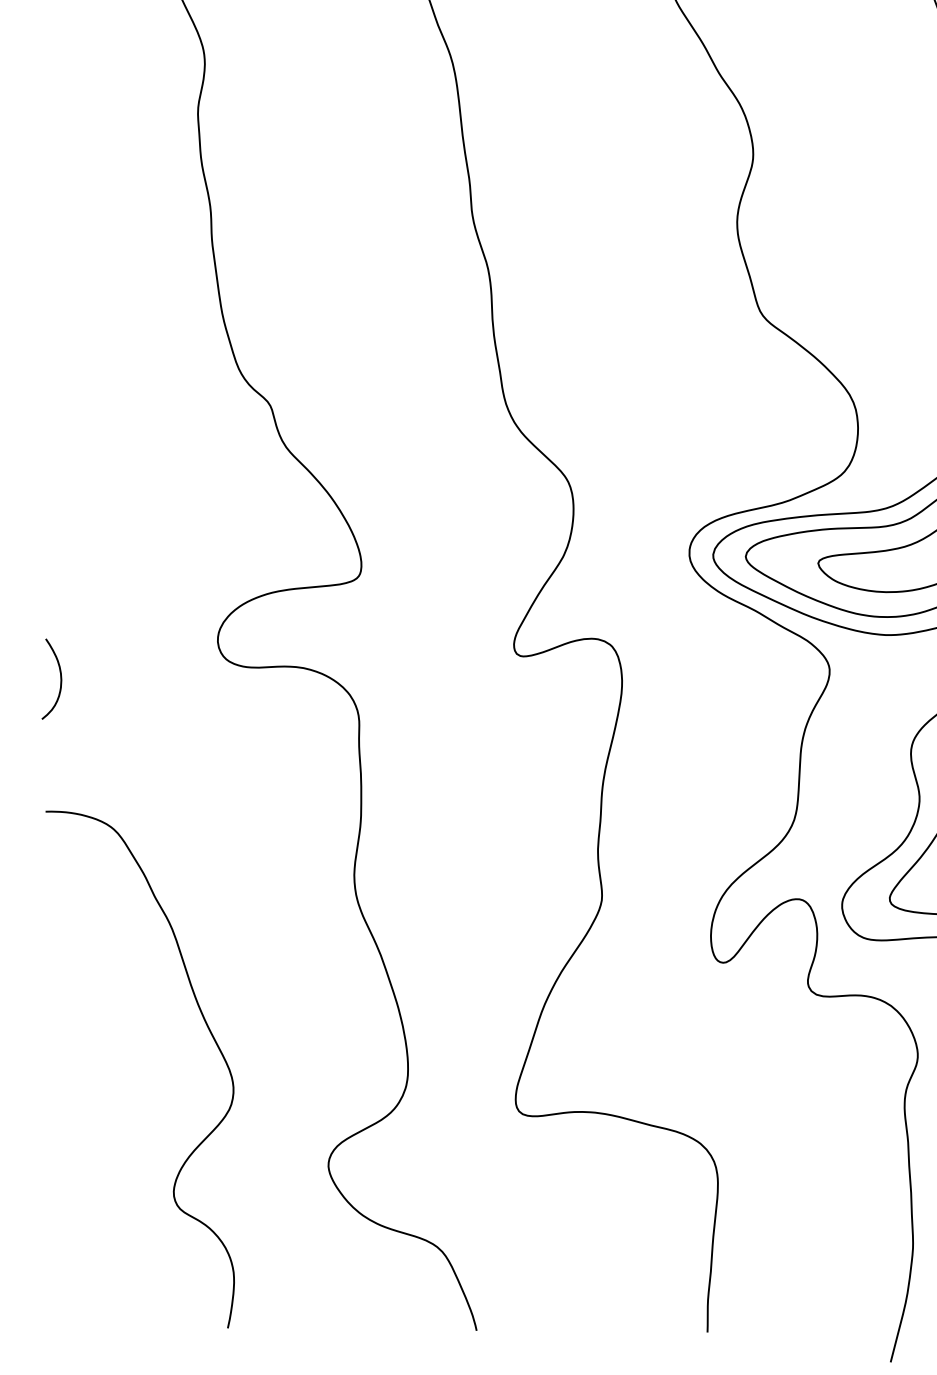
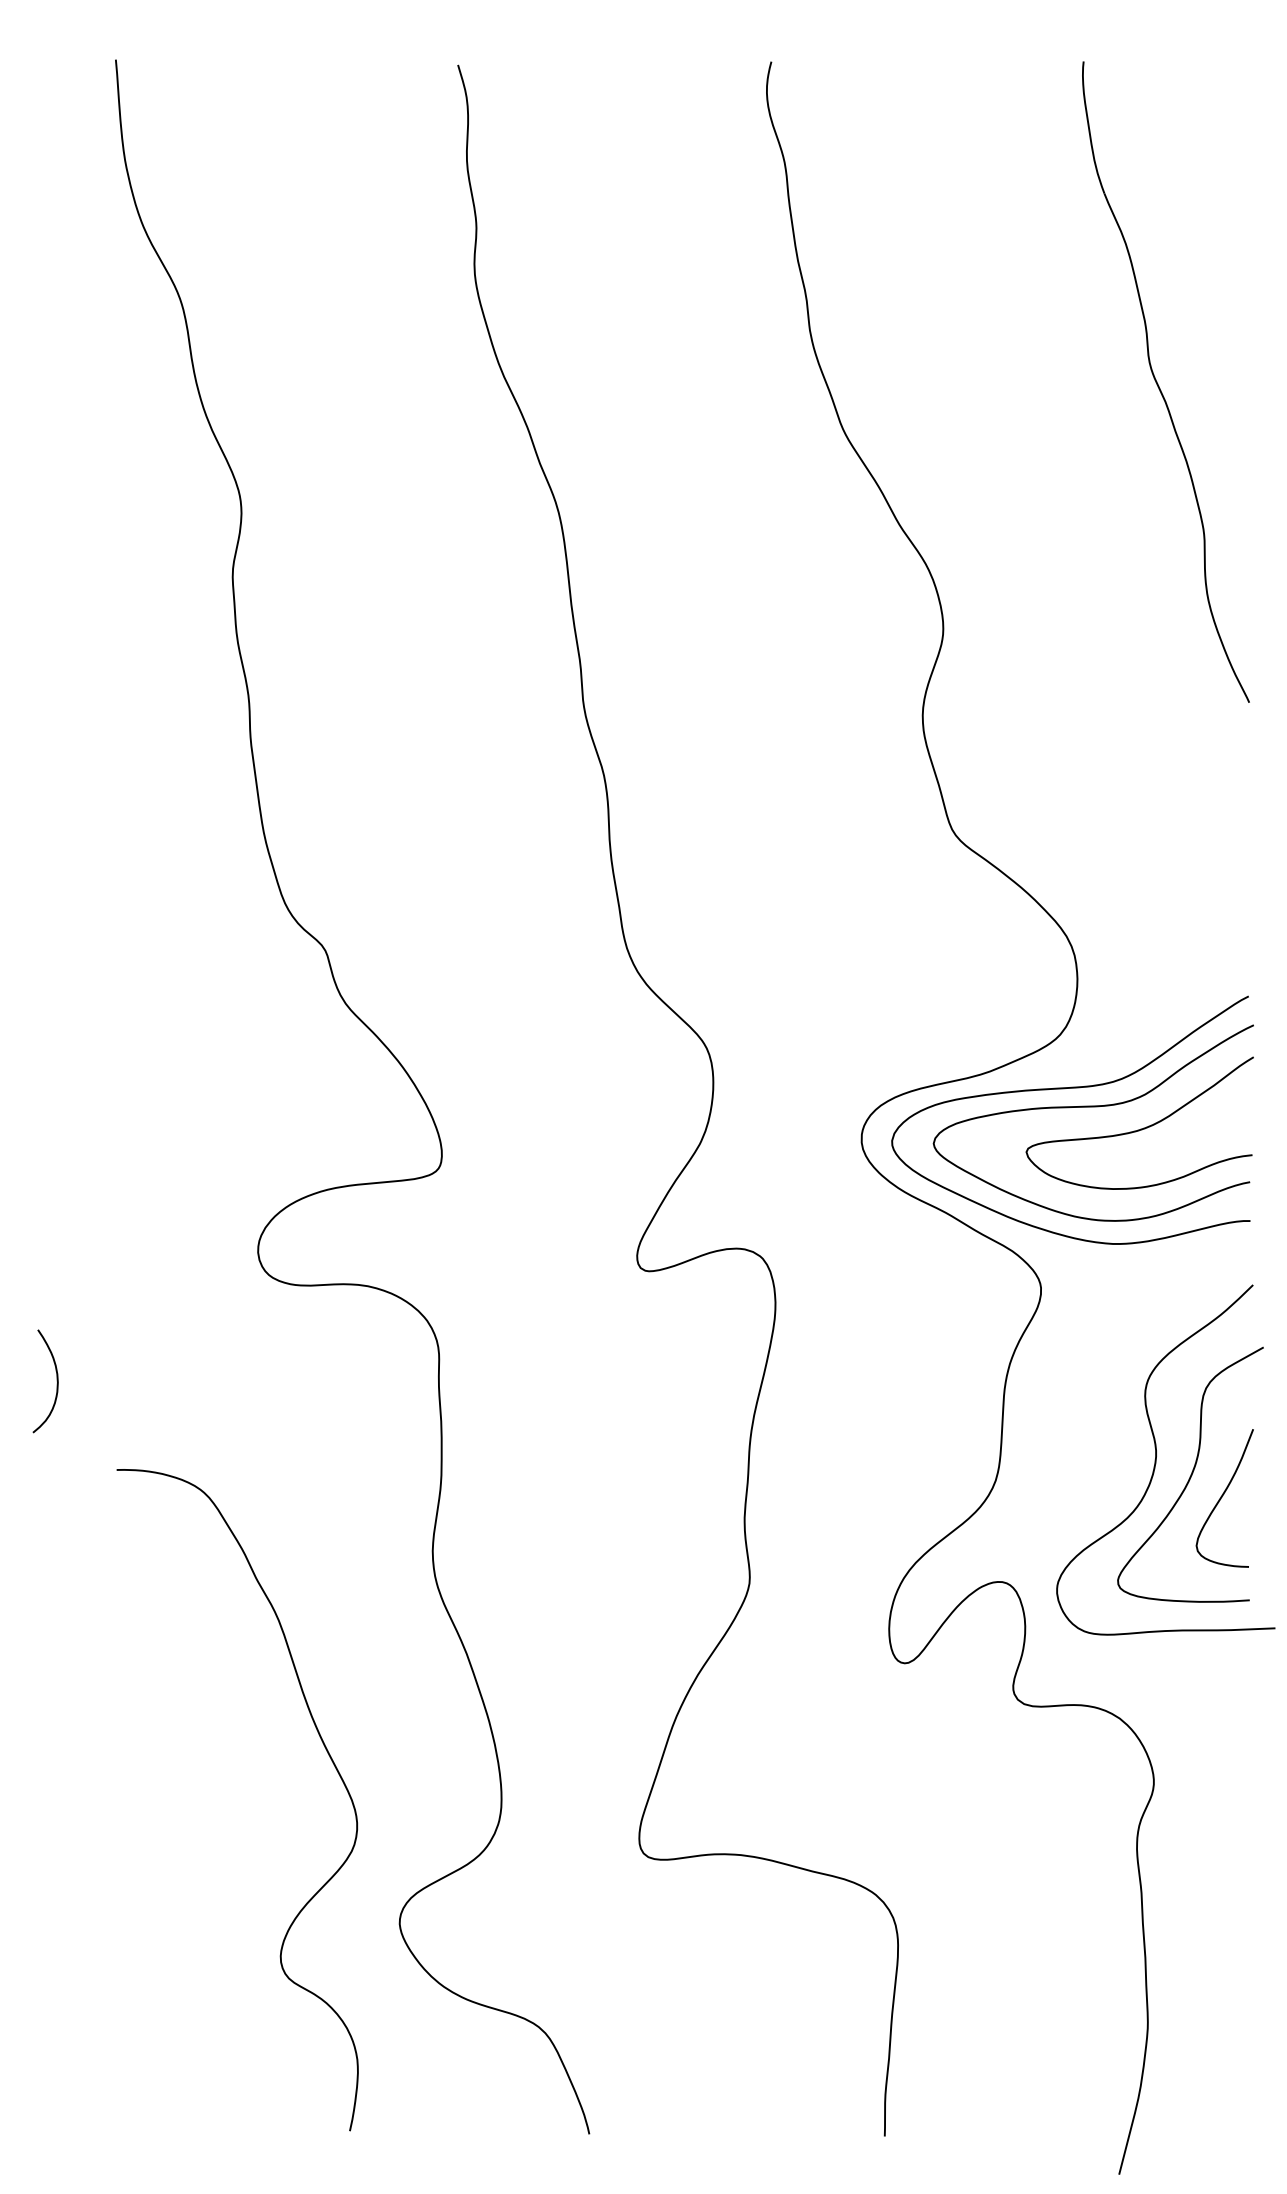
curve: (60, 679) -> (56, 1381), moved
curve: (211, 1034) -> (328, 1755), moved

